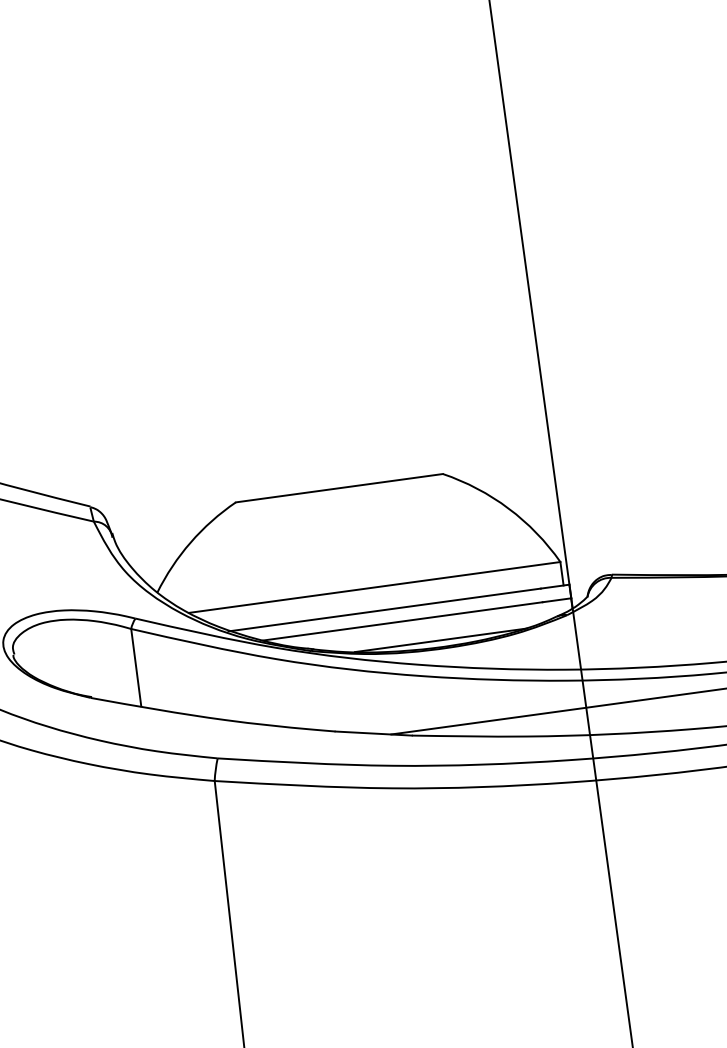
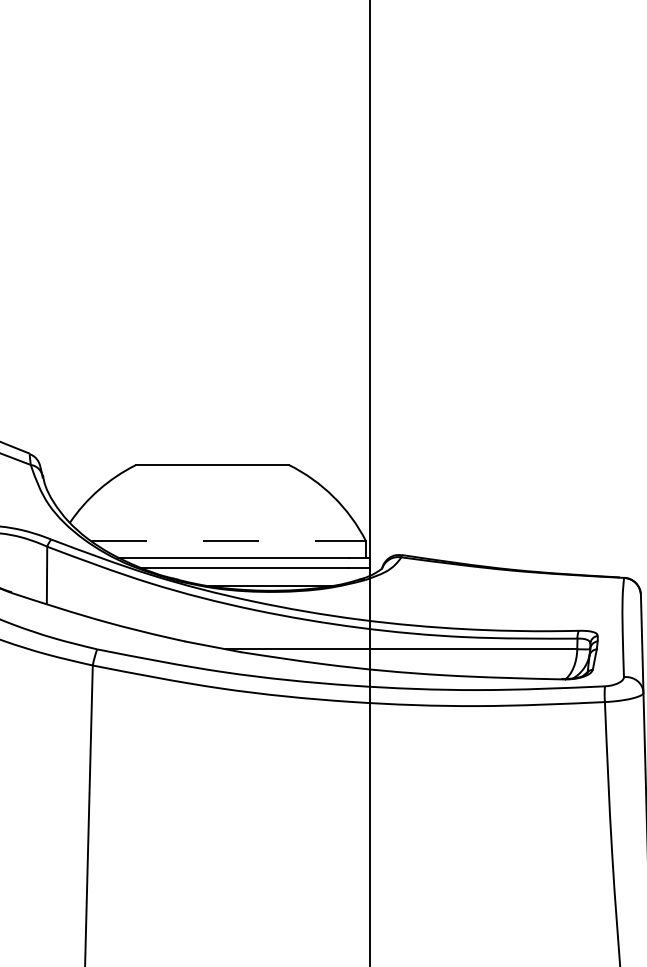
line: (374, 587) -> (228, 540), solid -> dashed

